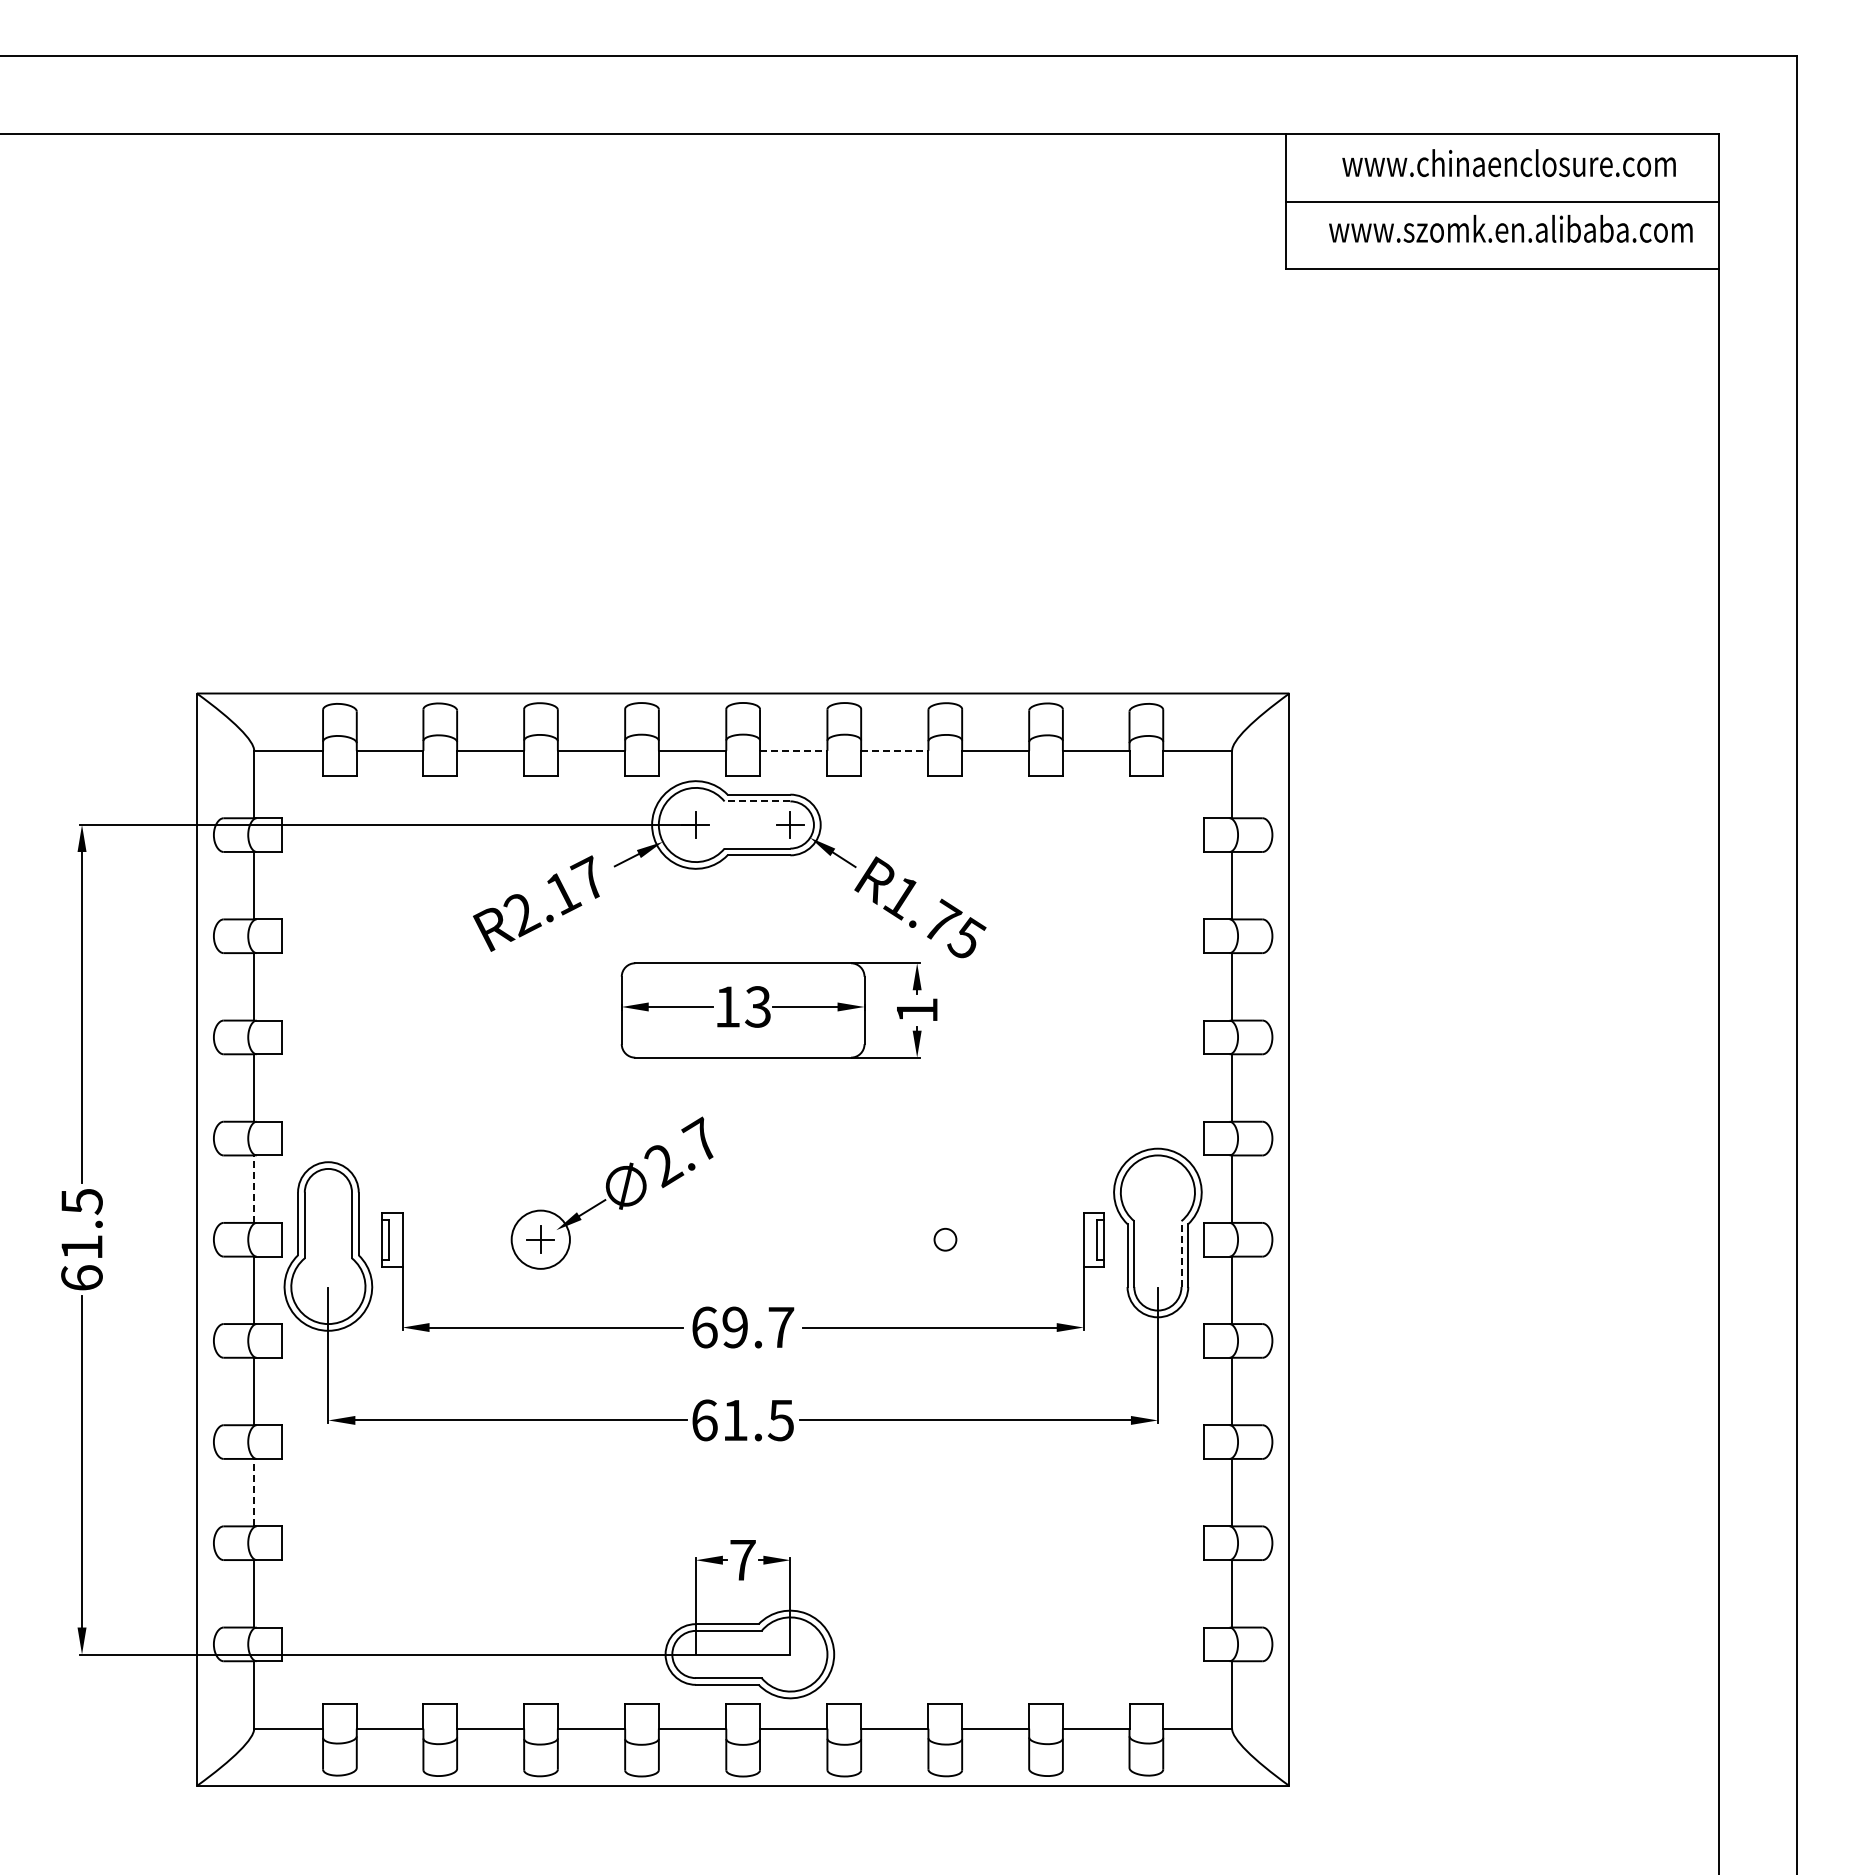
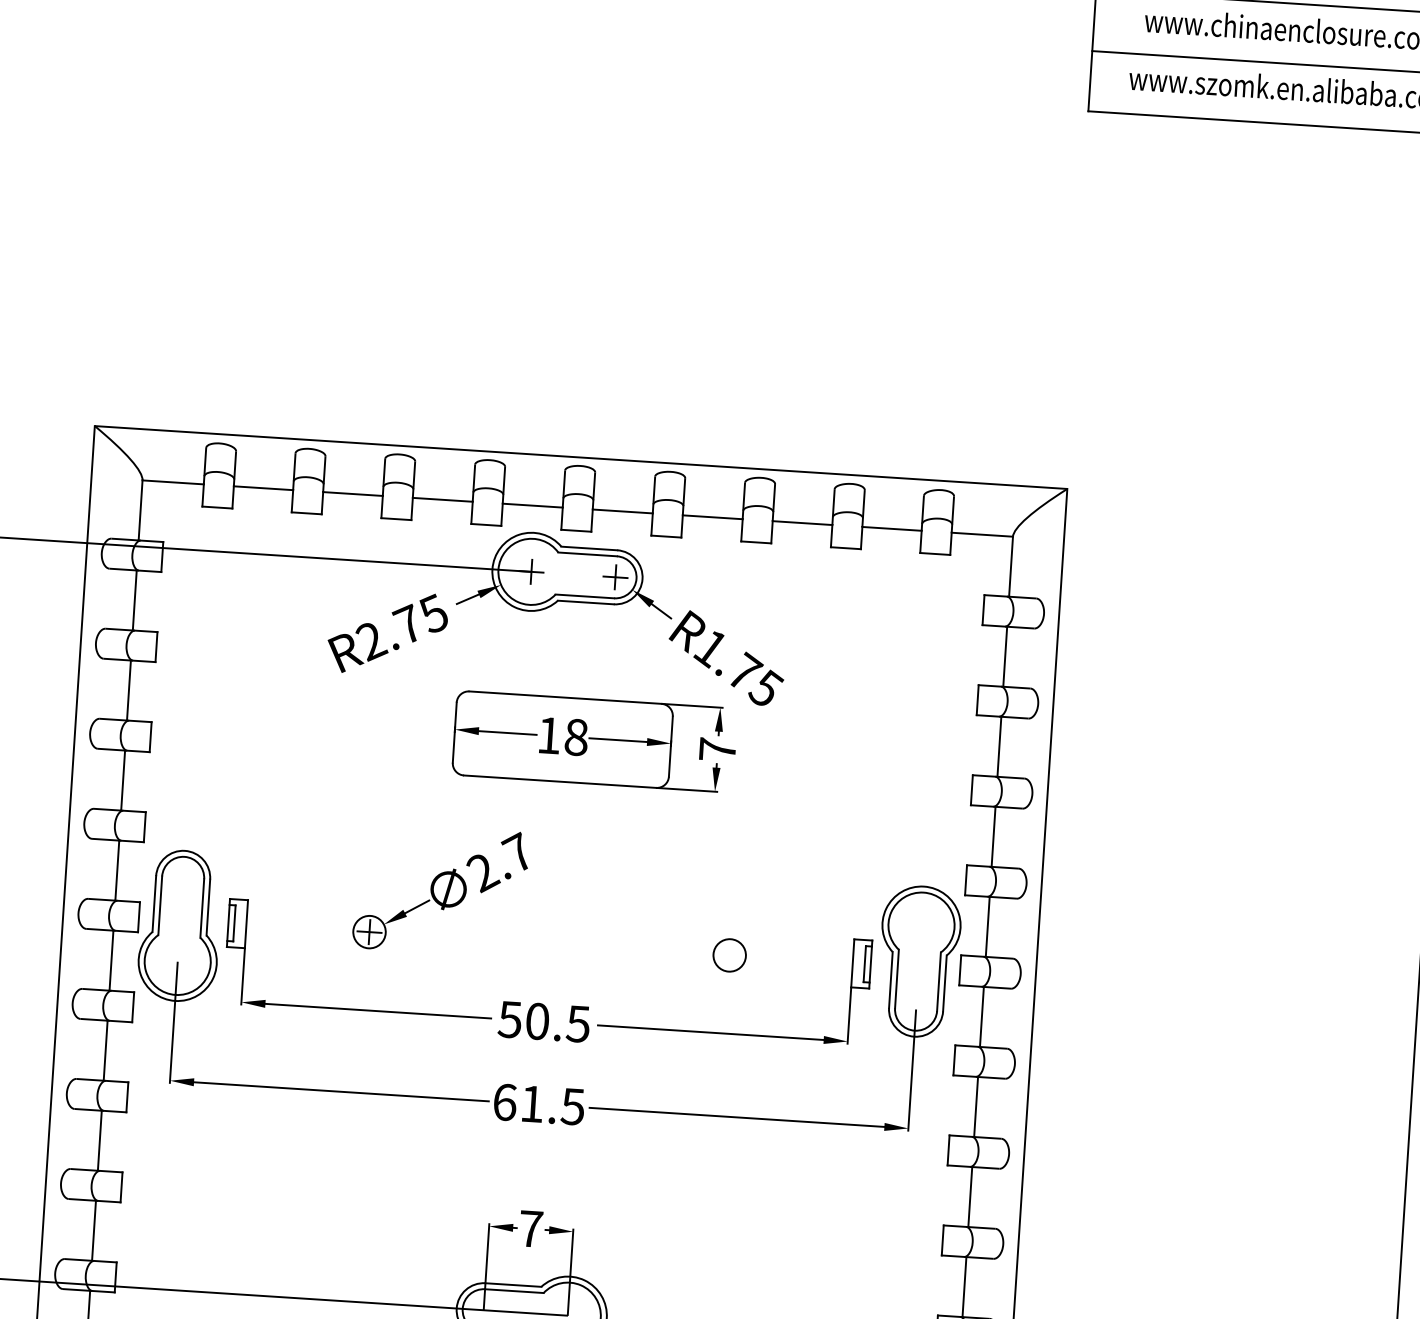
line: (793, 750) -> (622, 511), dashed -> solid
line: (894, 750) -> (712, 516), dashed -> solid
line: (757, 801) -> (587, 554), dashed -> solid
text: (573, 885) -> (419, 618), R2.17 -> R2.75
text: (758, 1006) -> (576, 737), 13 -> 18
text: (917, 1009) -> (718, 748), 1 -> 7
line: (254, 1189) -> (117, 870), dashed -> solid
circle: (540, 1239) -> (369, 931), size x0.62
circle: (945, 1239) -> (729, 955), size x1.67
line: (1181, 1254) -> (938, 982), dashed -> solid
text: (742, 1327) -> (543, 1021), 69.7 -> 50.5
line: (254, 1492) -> (100, 1140), dashed -> solid

